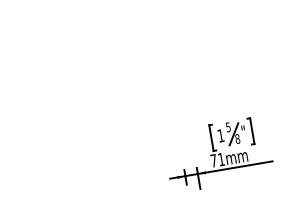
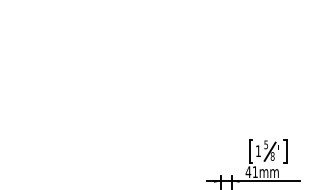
text: (213, 160) -> (248, 171), 71mm -> 41mm

